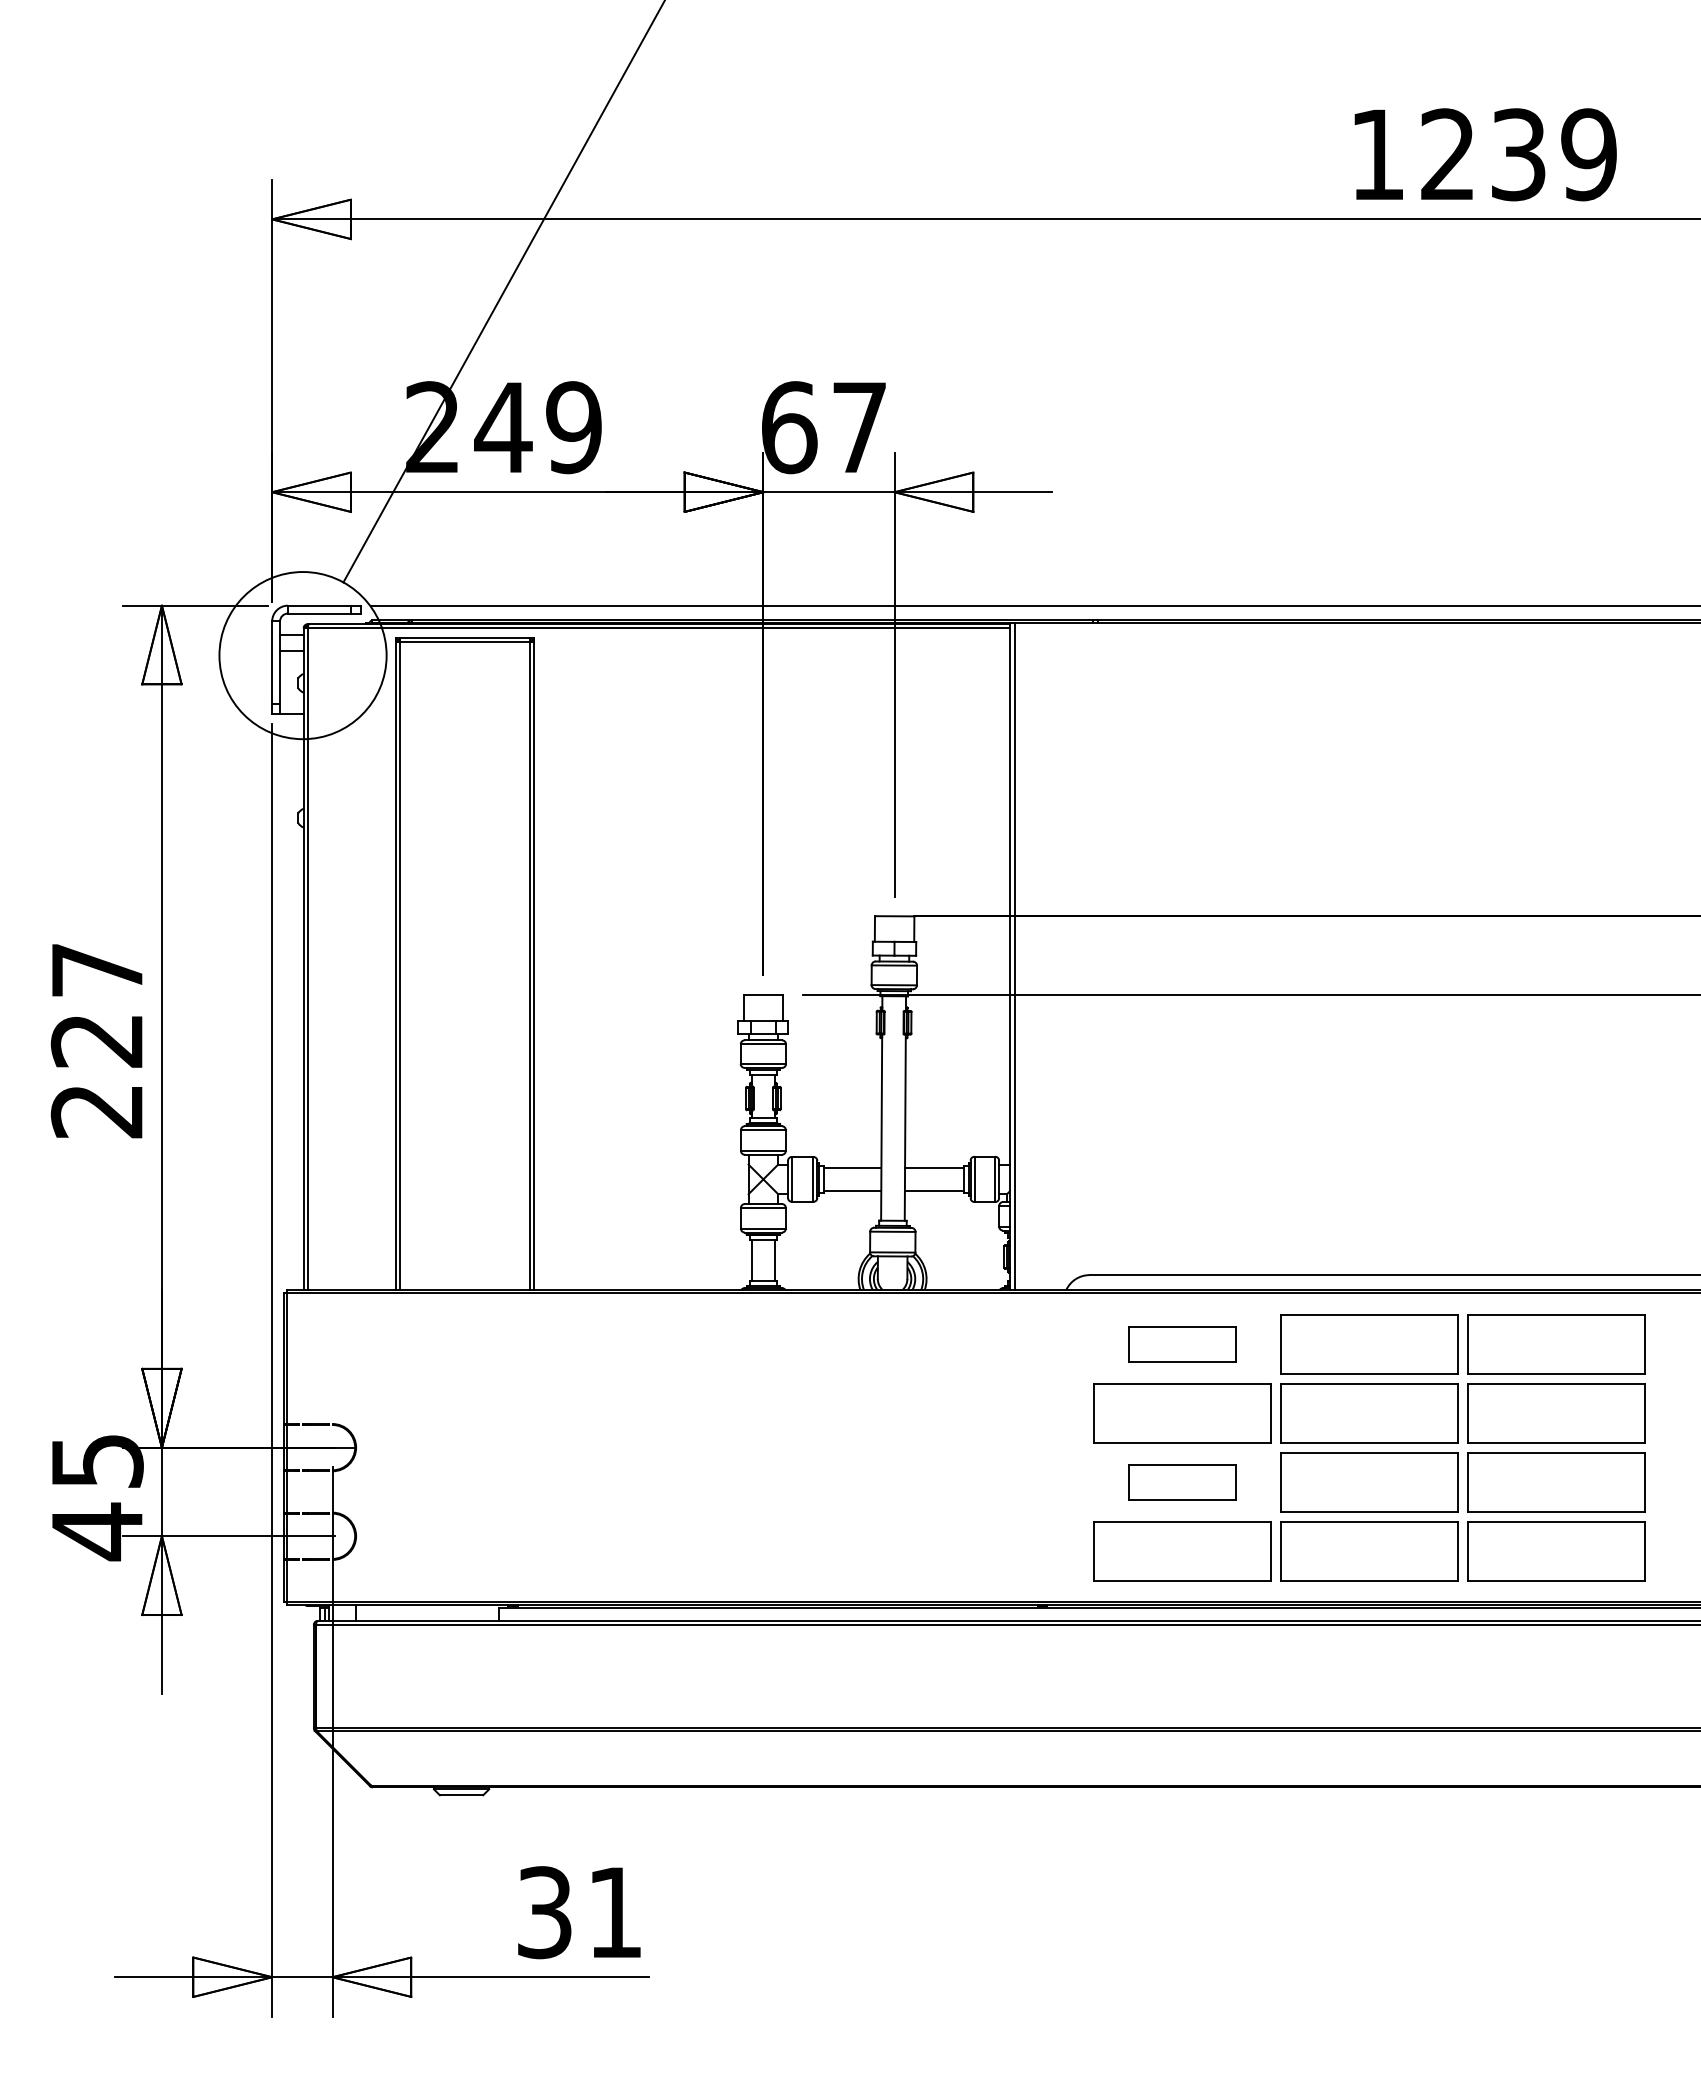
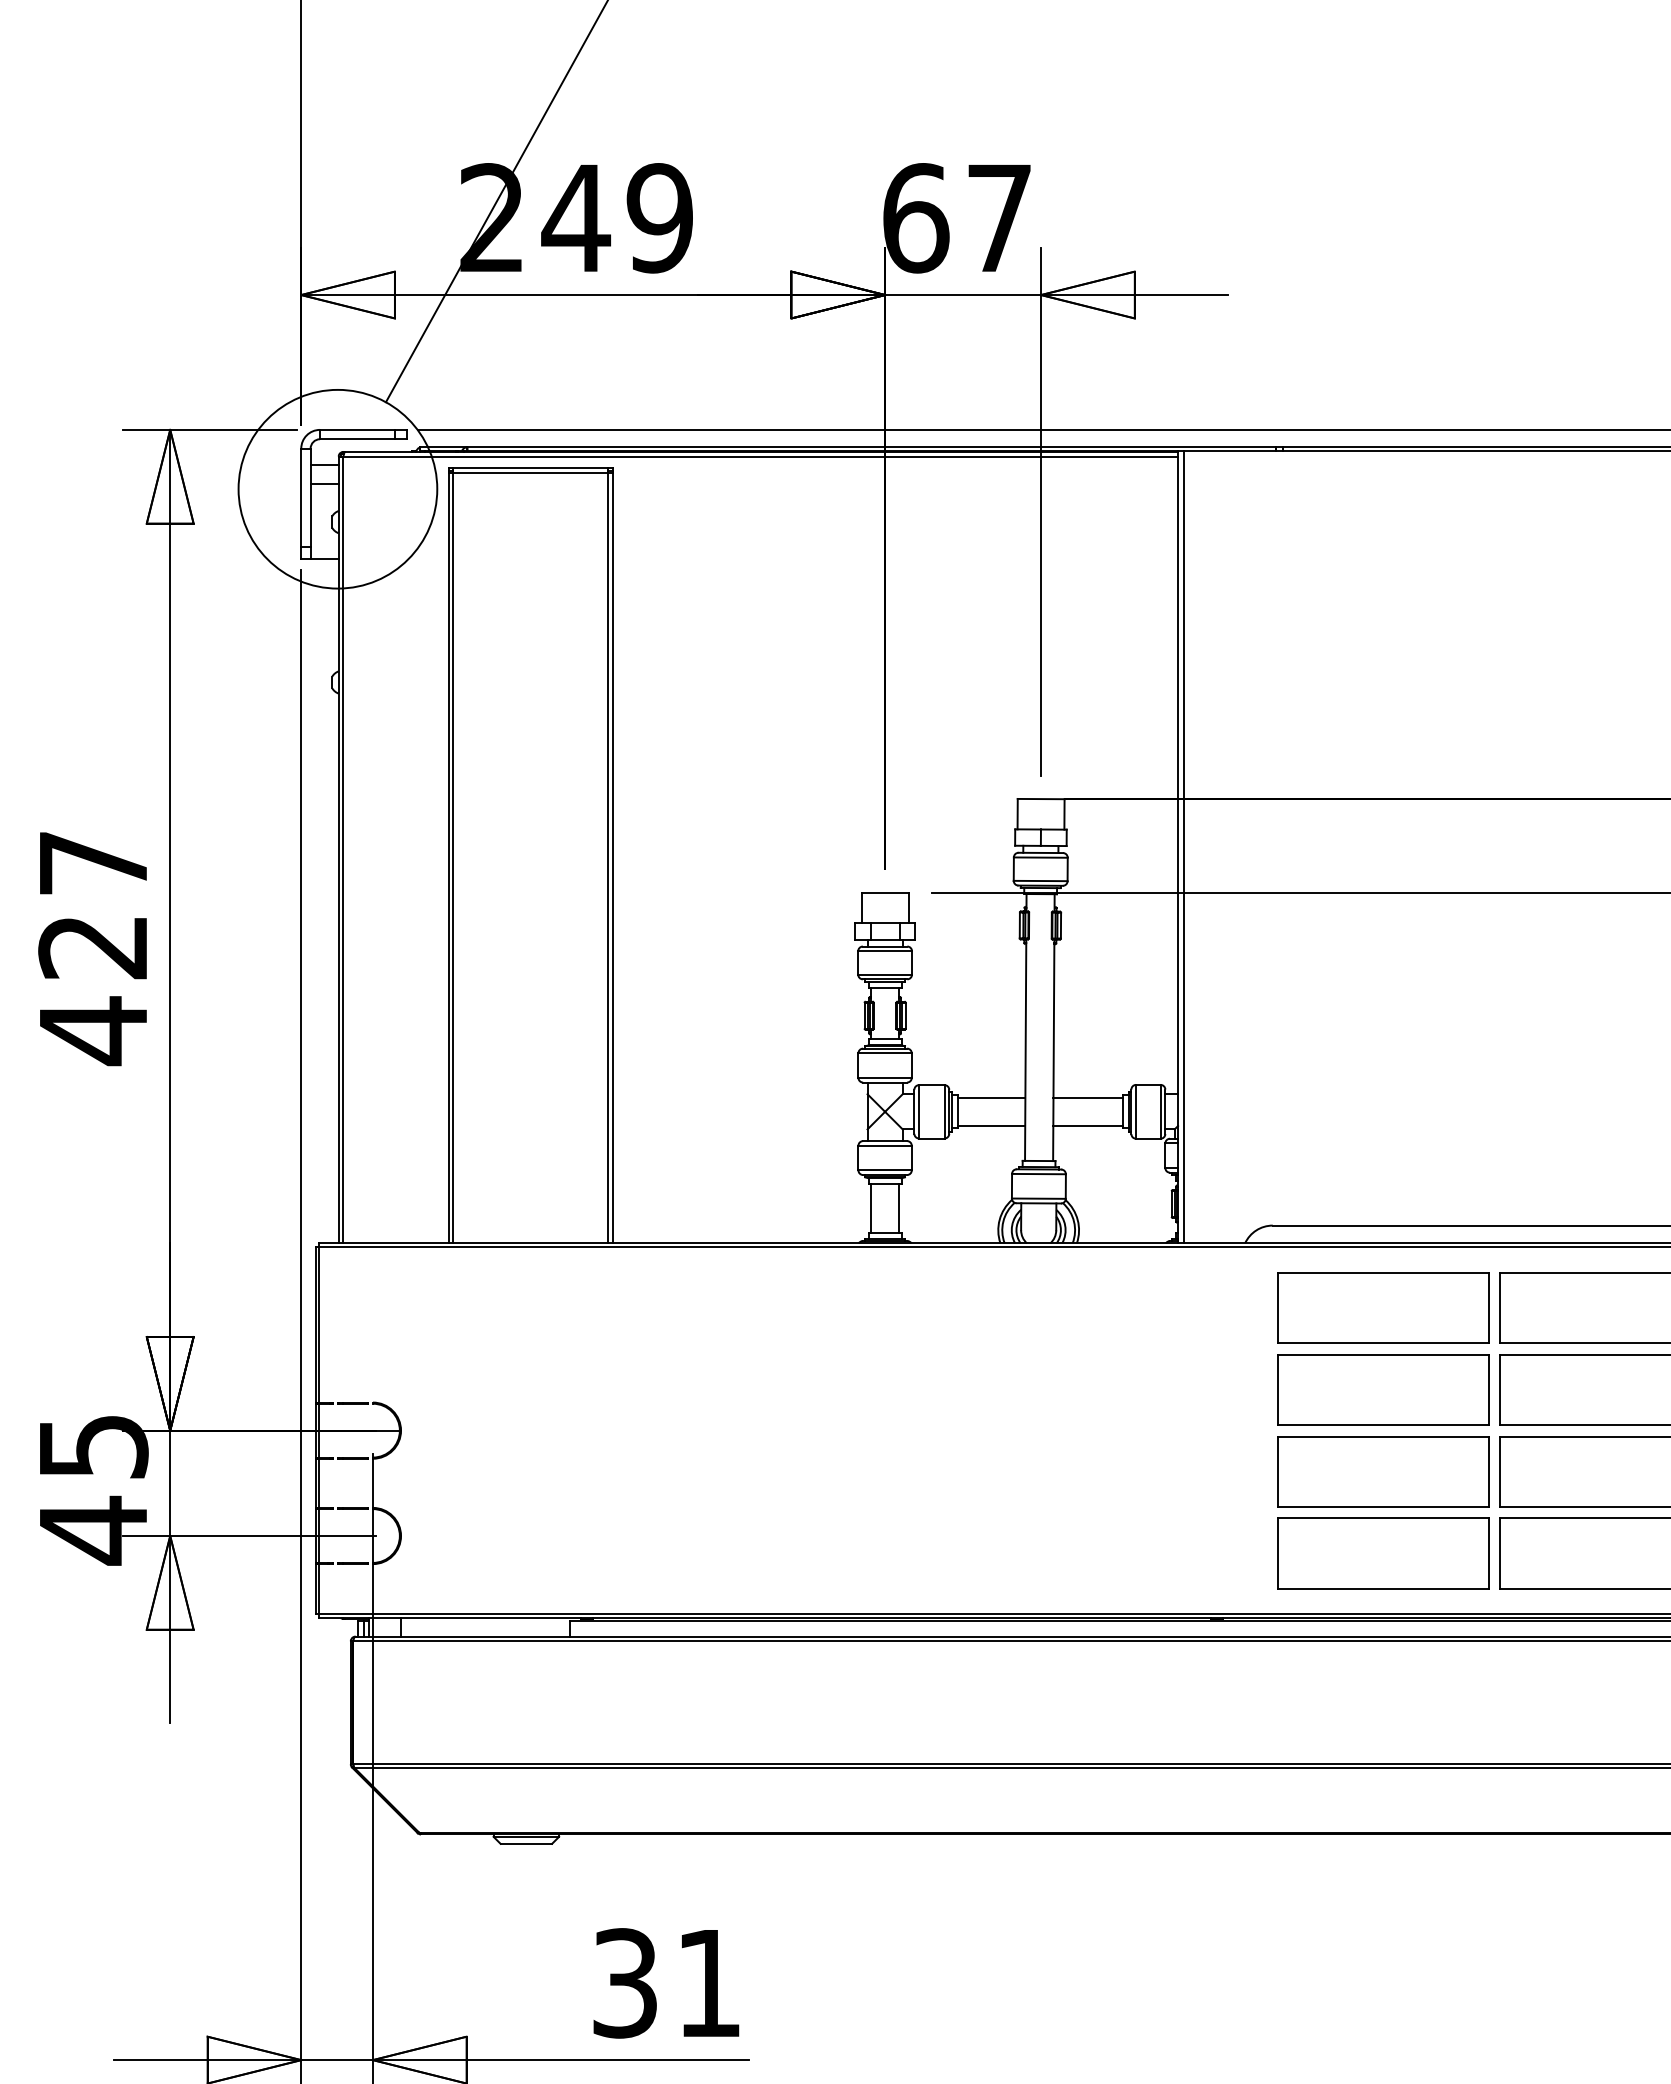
text: (96, 1111) -> (92, 1031), 227 -> 427
part: (1182, 1344) -> (1383, 1308), size x1.67
part: (1182, 1482) -> (1383, 1472), size x1.67

